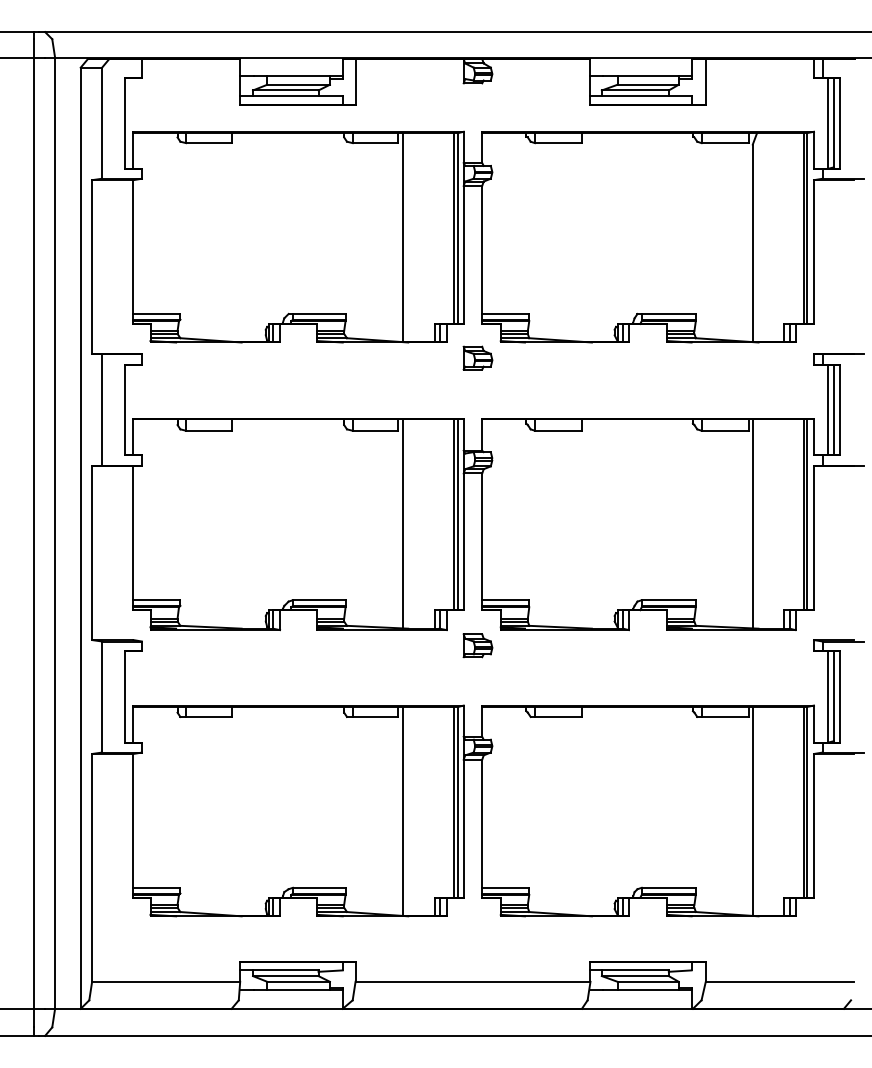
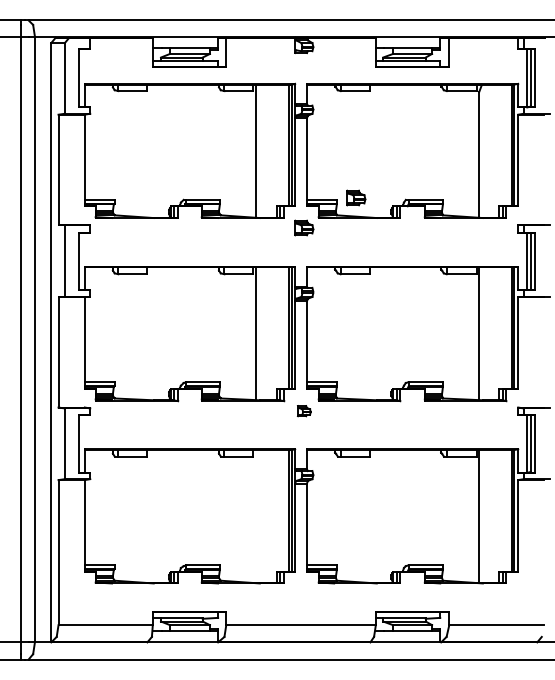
part: (560, 310) -> (356, 197), added
part: (478, 644) -> (304, 410), size x0.7
line: (403, 811) -> (256, 516), removed

